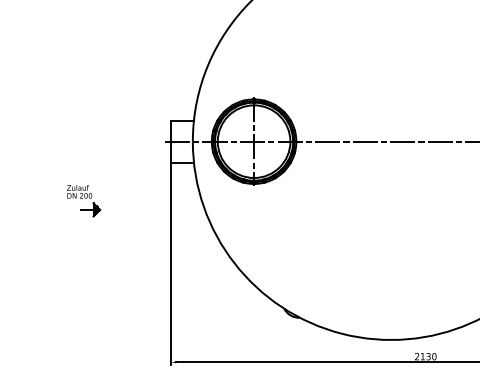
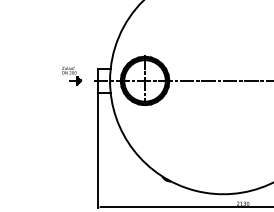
part: (85, 200) -> (72, 75), moved

